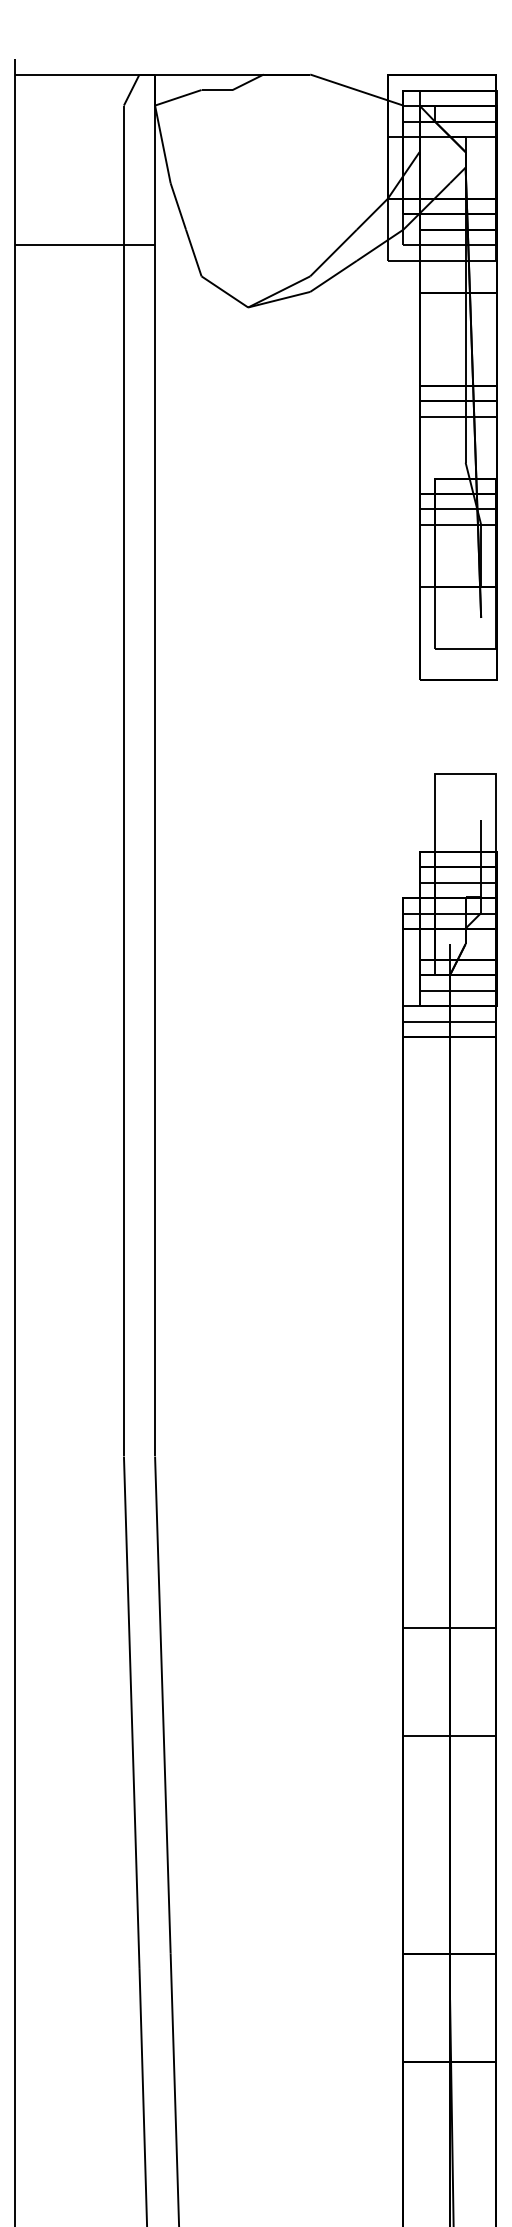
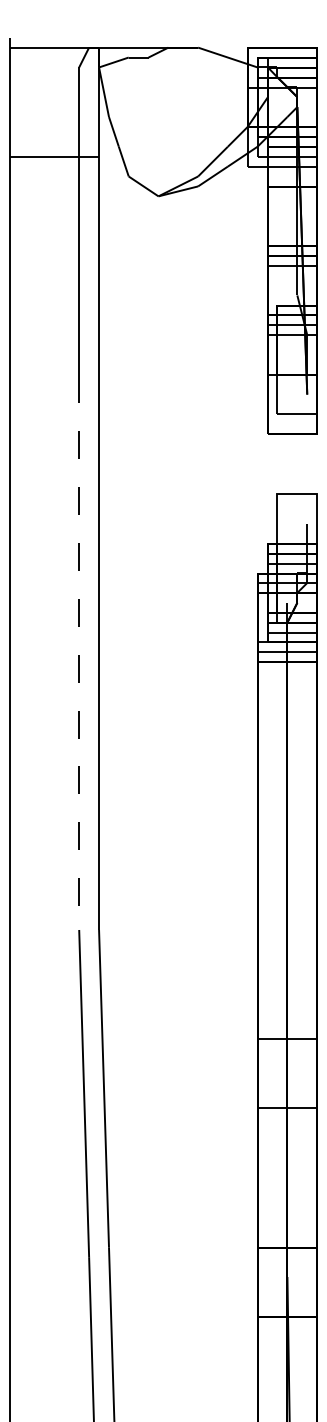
line: (124, 1021) -> (79, 652), solid -> dashed

